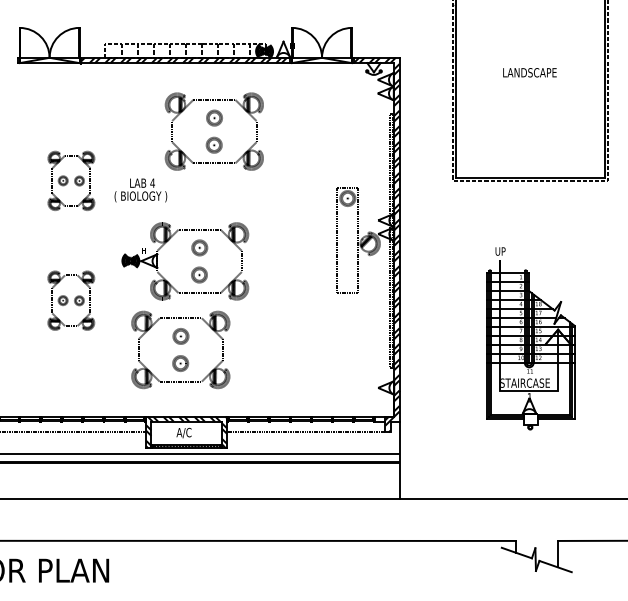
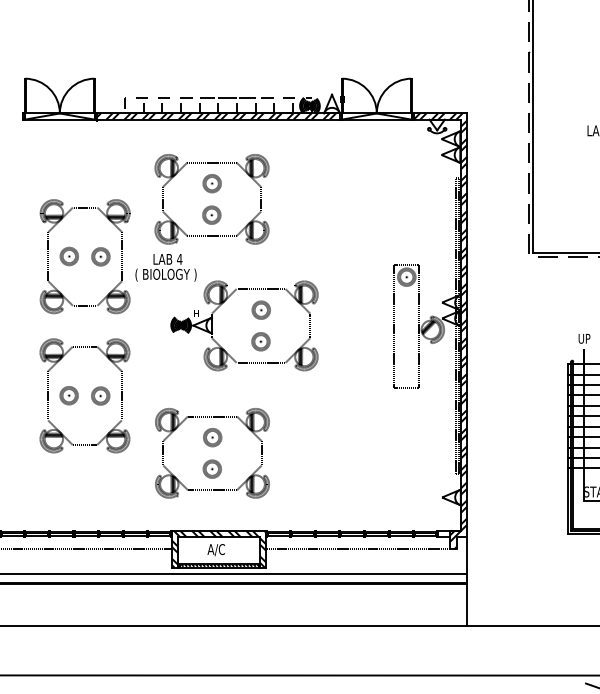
part: (213, 131) -> (210, 199), moved
part: (71, 180) -> (85, 256), size x1.67
part: (193, 253) -> (254, 316), moved
part: (71, 300) -> (85, 395), size x1.67

